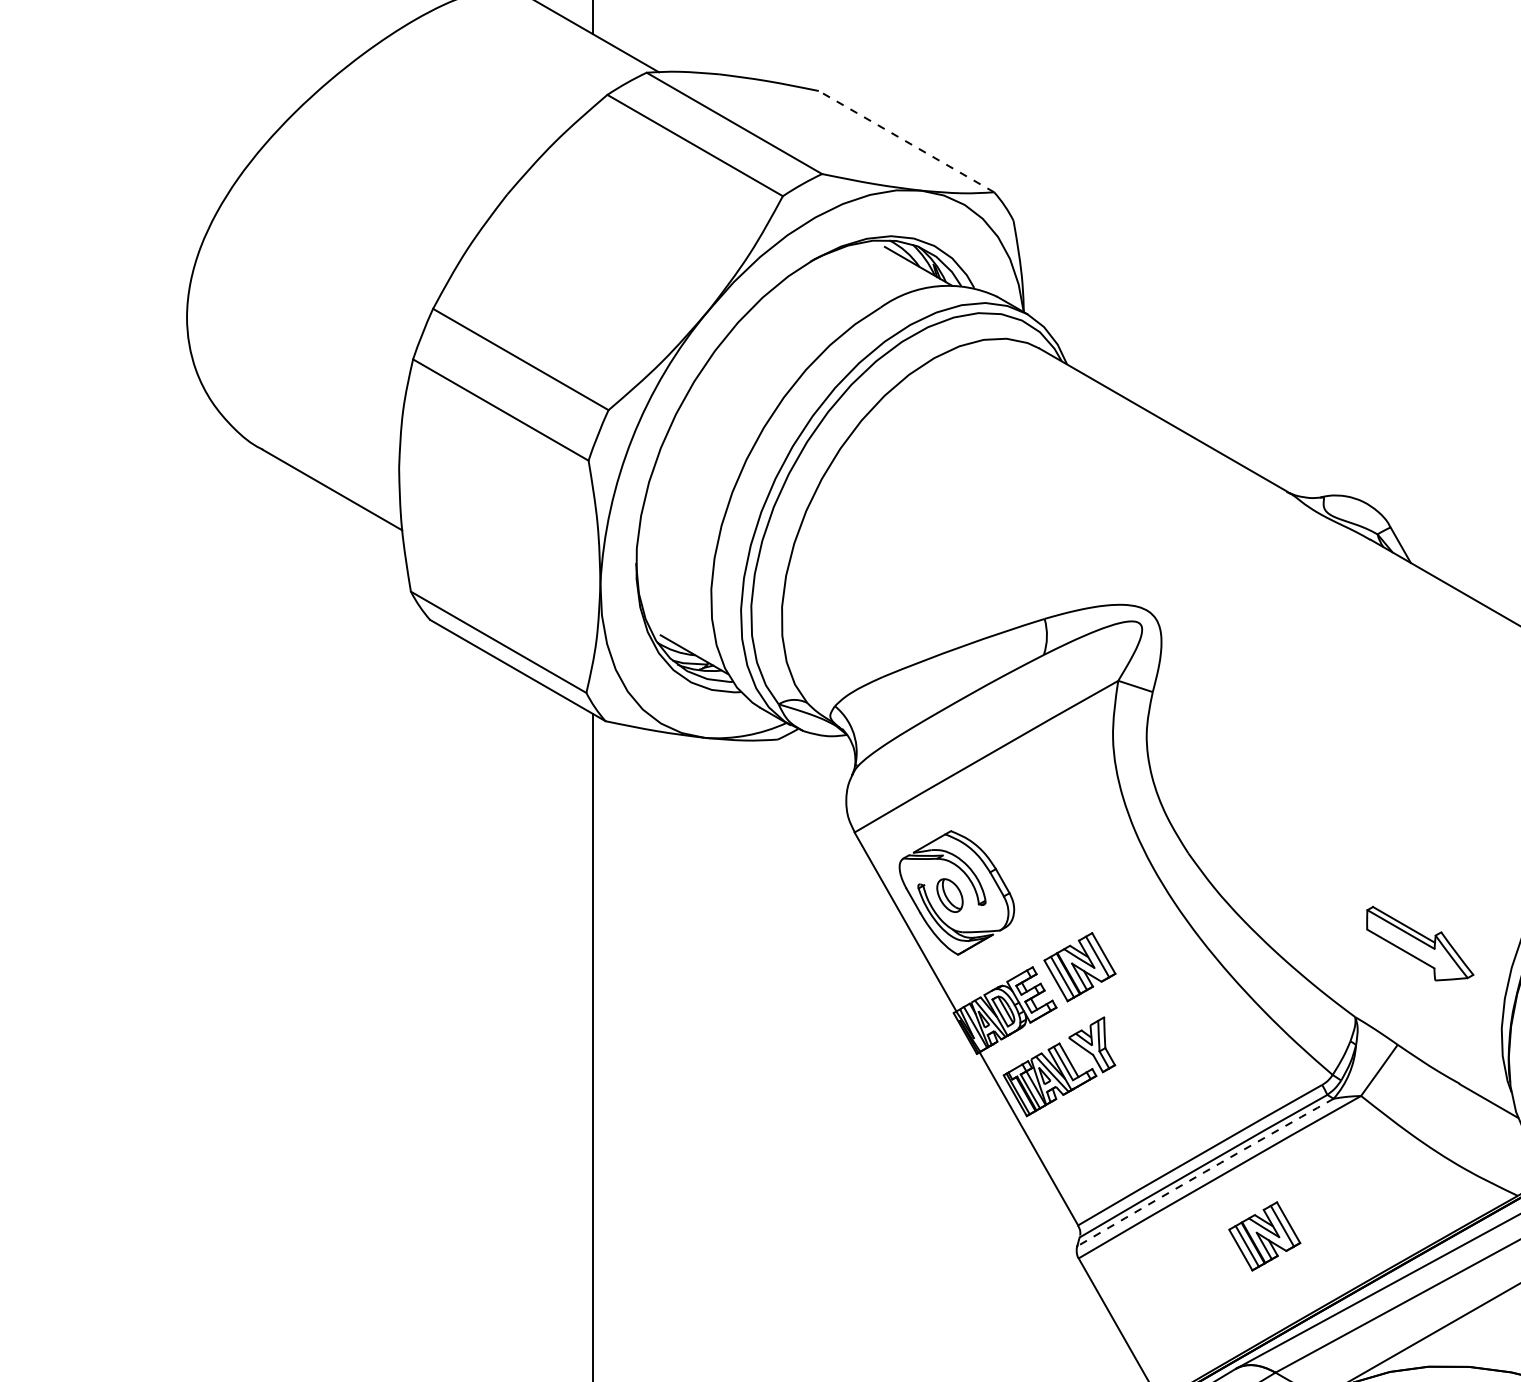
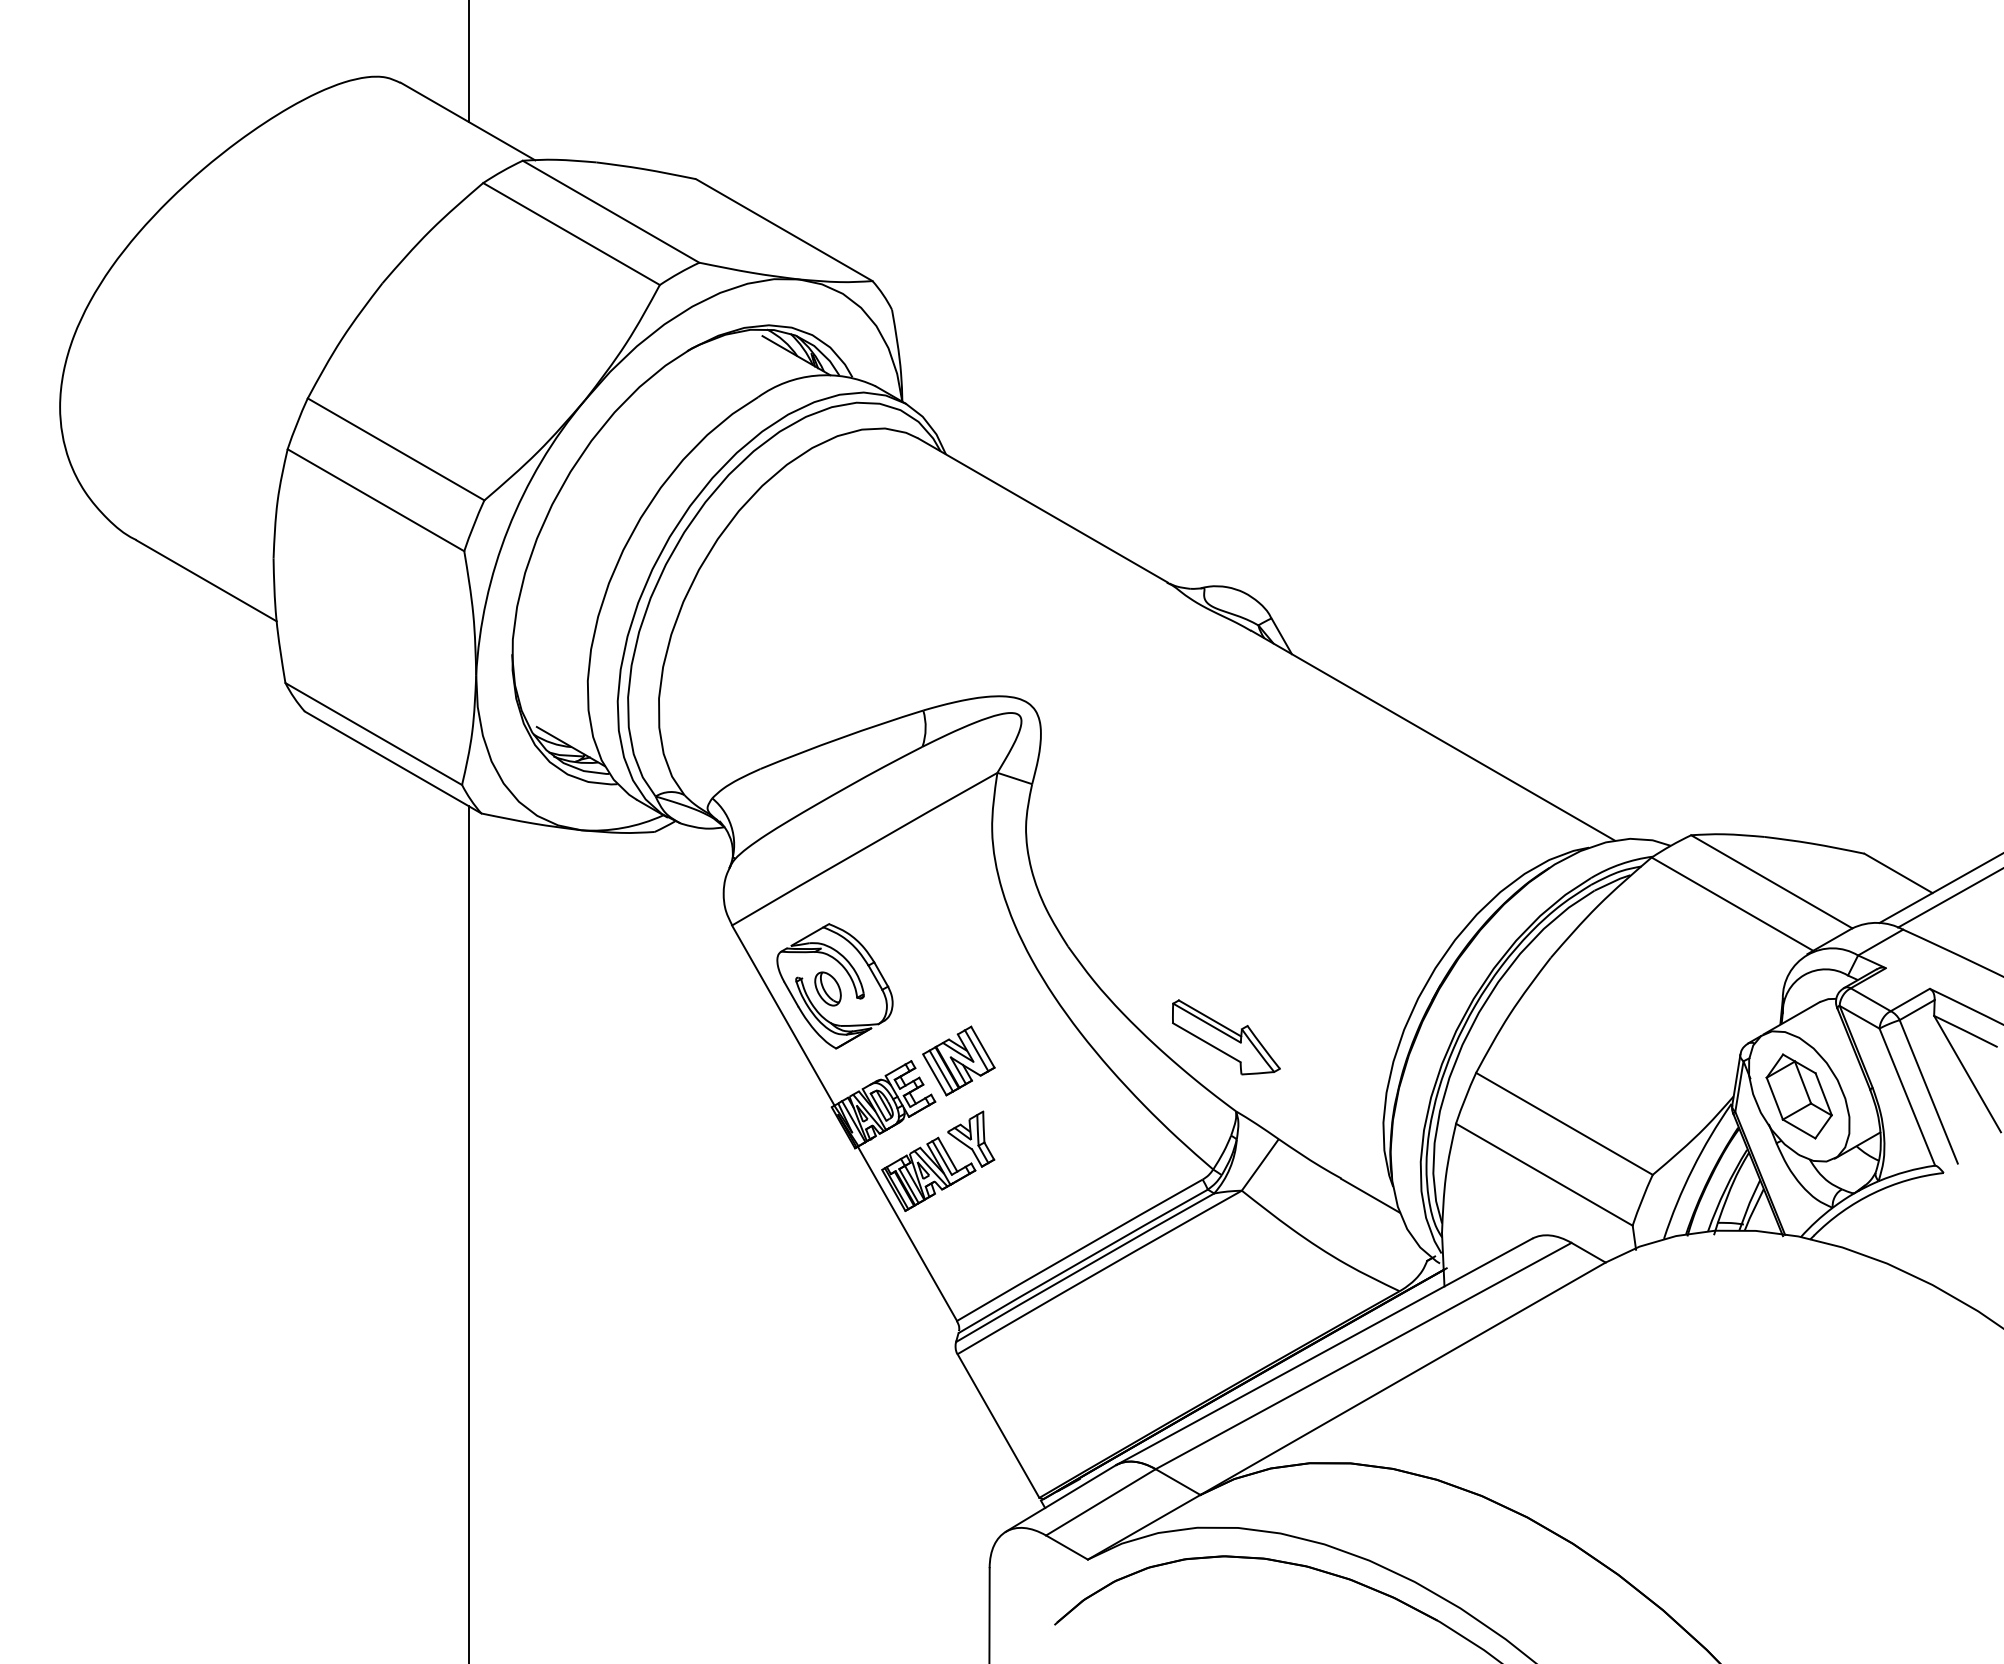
line: (906, 142) -> (784, 230), dashed -> solid
part: (1420, 943) -> (1226, 1037), moved
arc: (1204, 1172) -> (1084, 1267), dashed -> solid
part: (1264, 1235) -> (1144, 1331), removed

